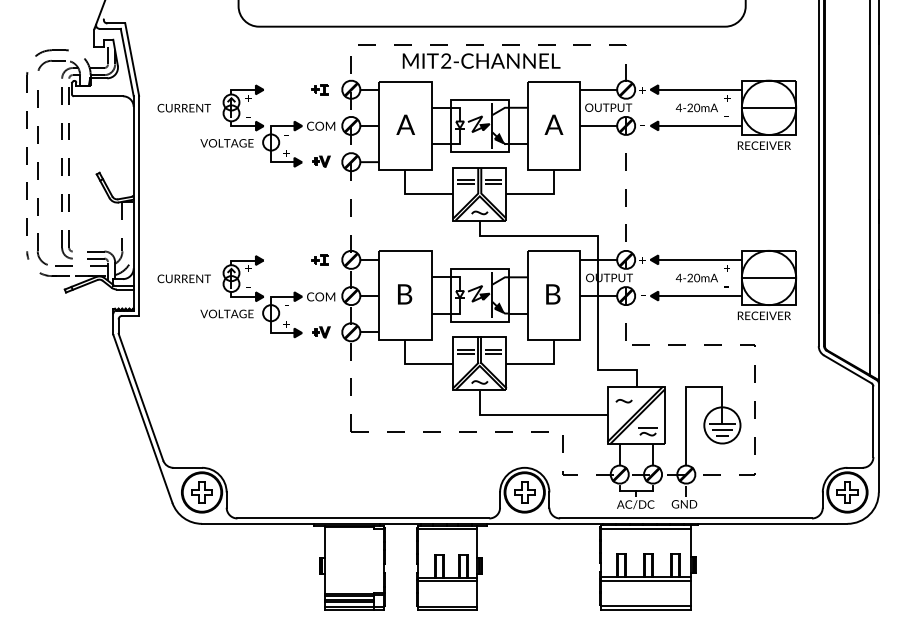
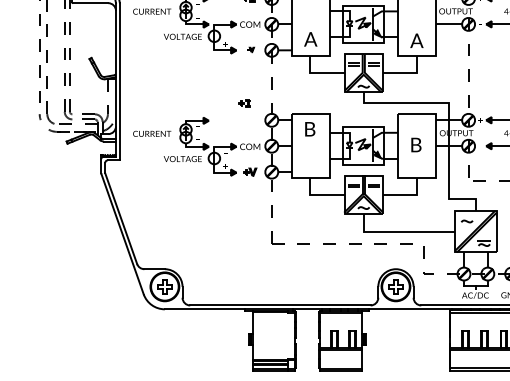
text: (405, 124) -> (310, 39), moved
text: (553, 124) -> (416, 40), moved
part: (321, 161) -> (250, 49), size x0.6
part: (319, 259) -> (244, 102), moved
text: (405, 294) -> (310, 129), moved

